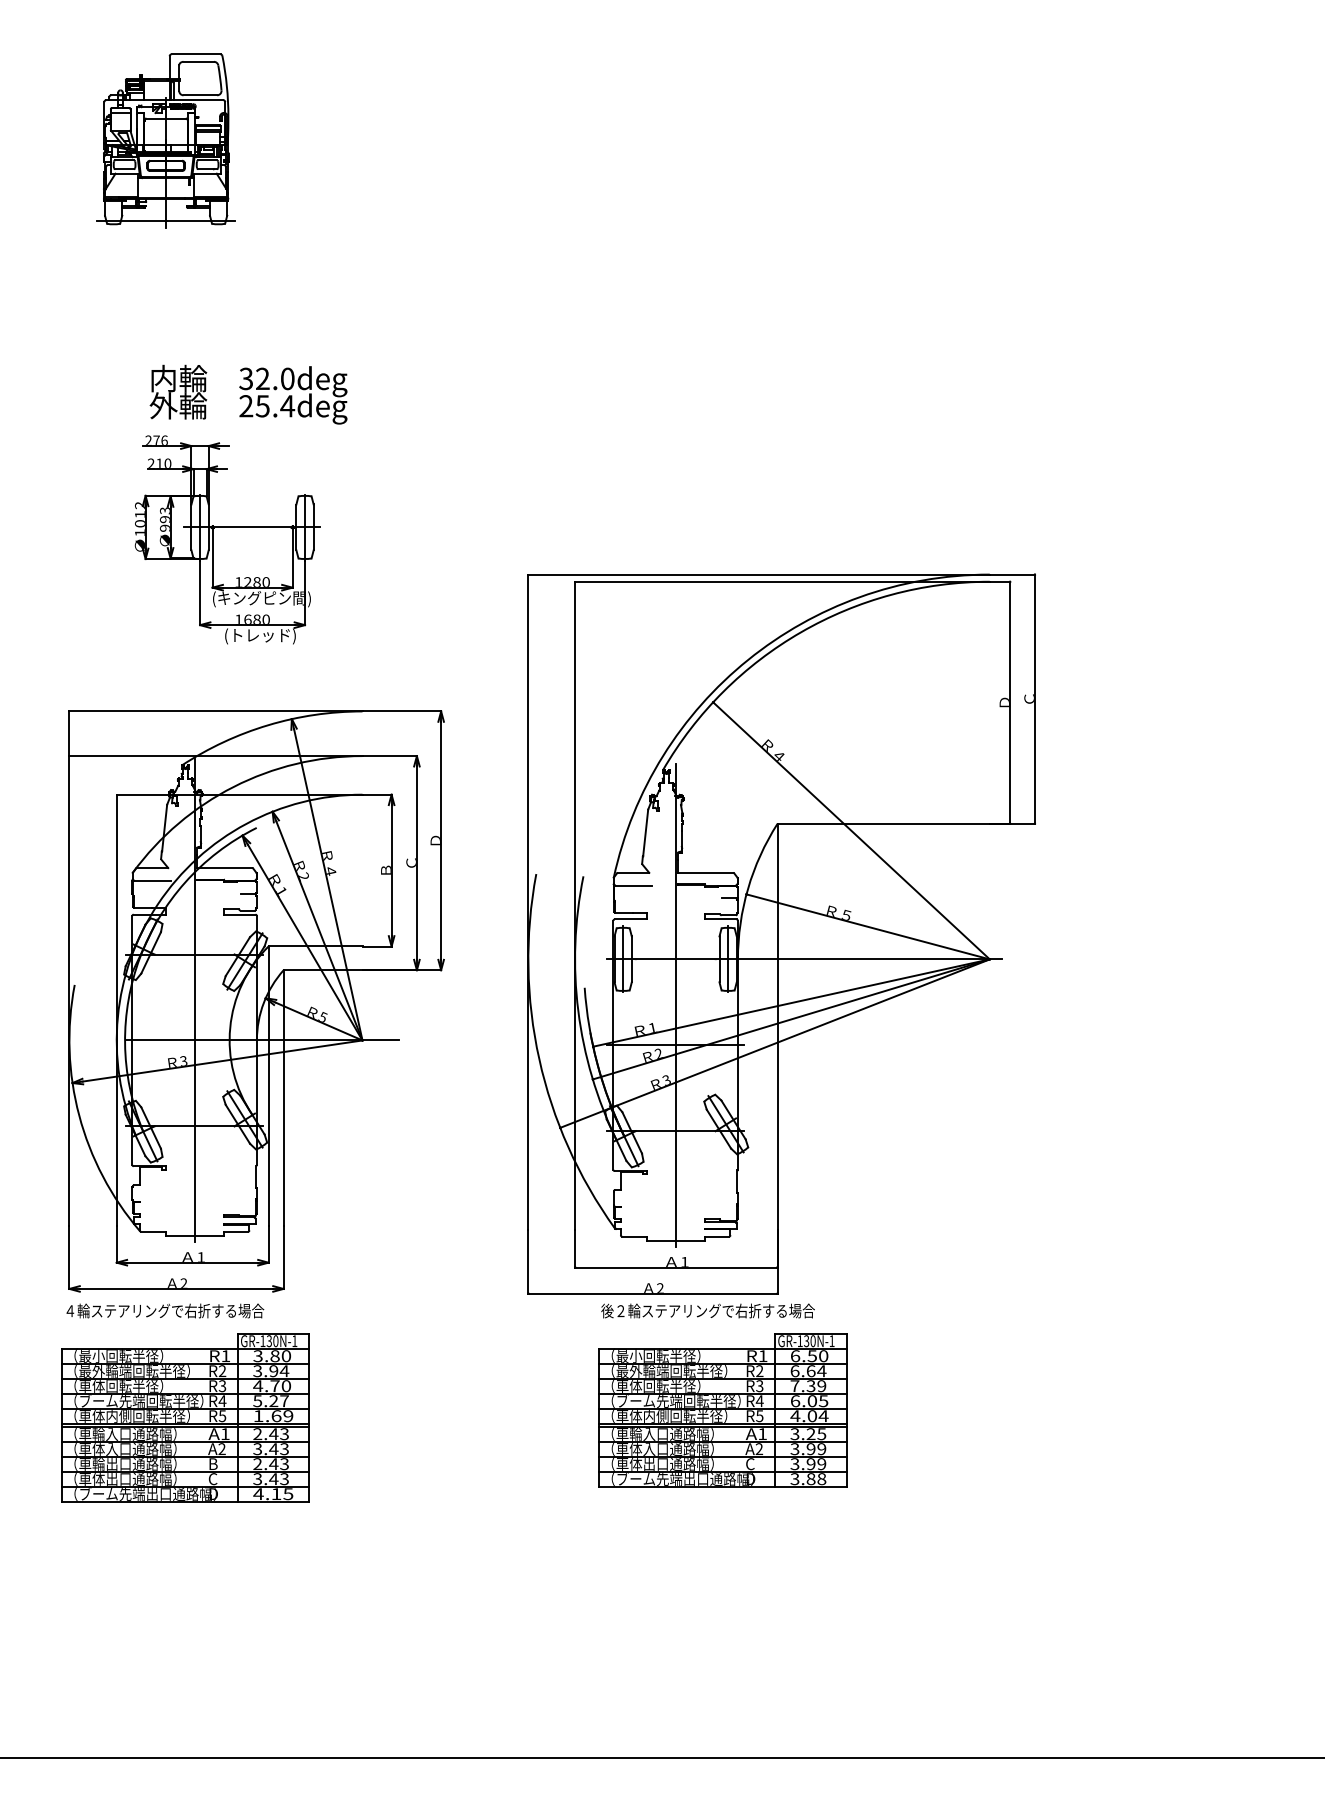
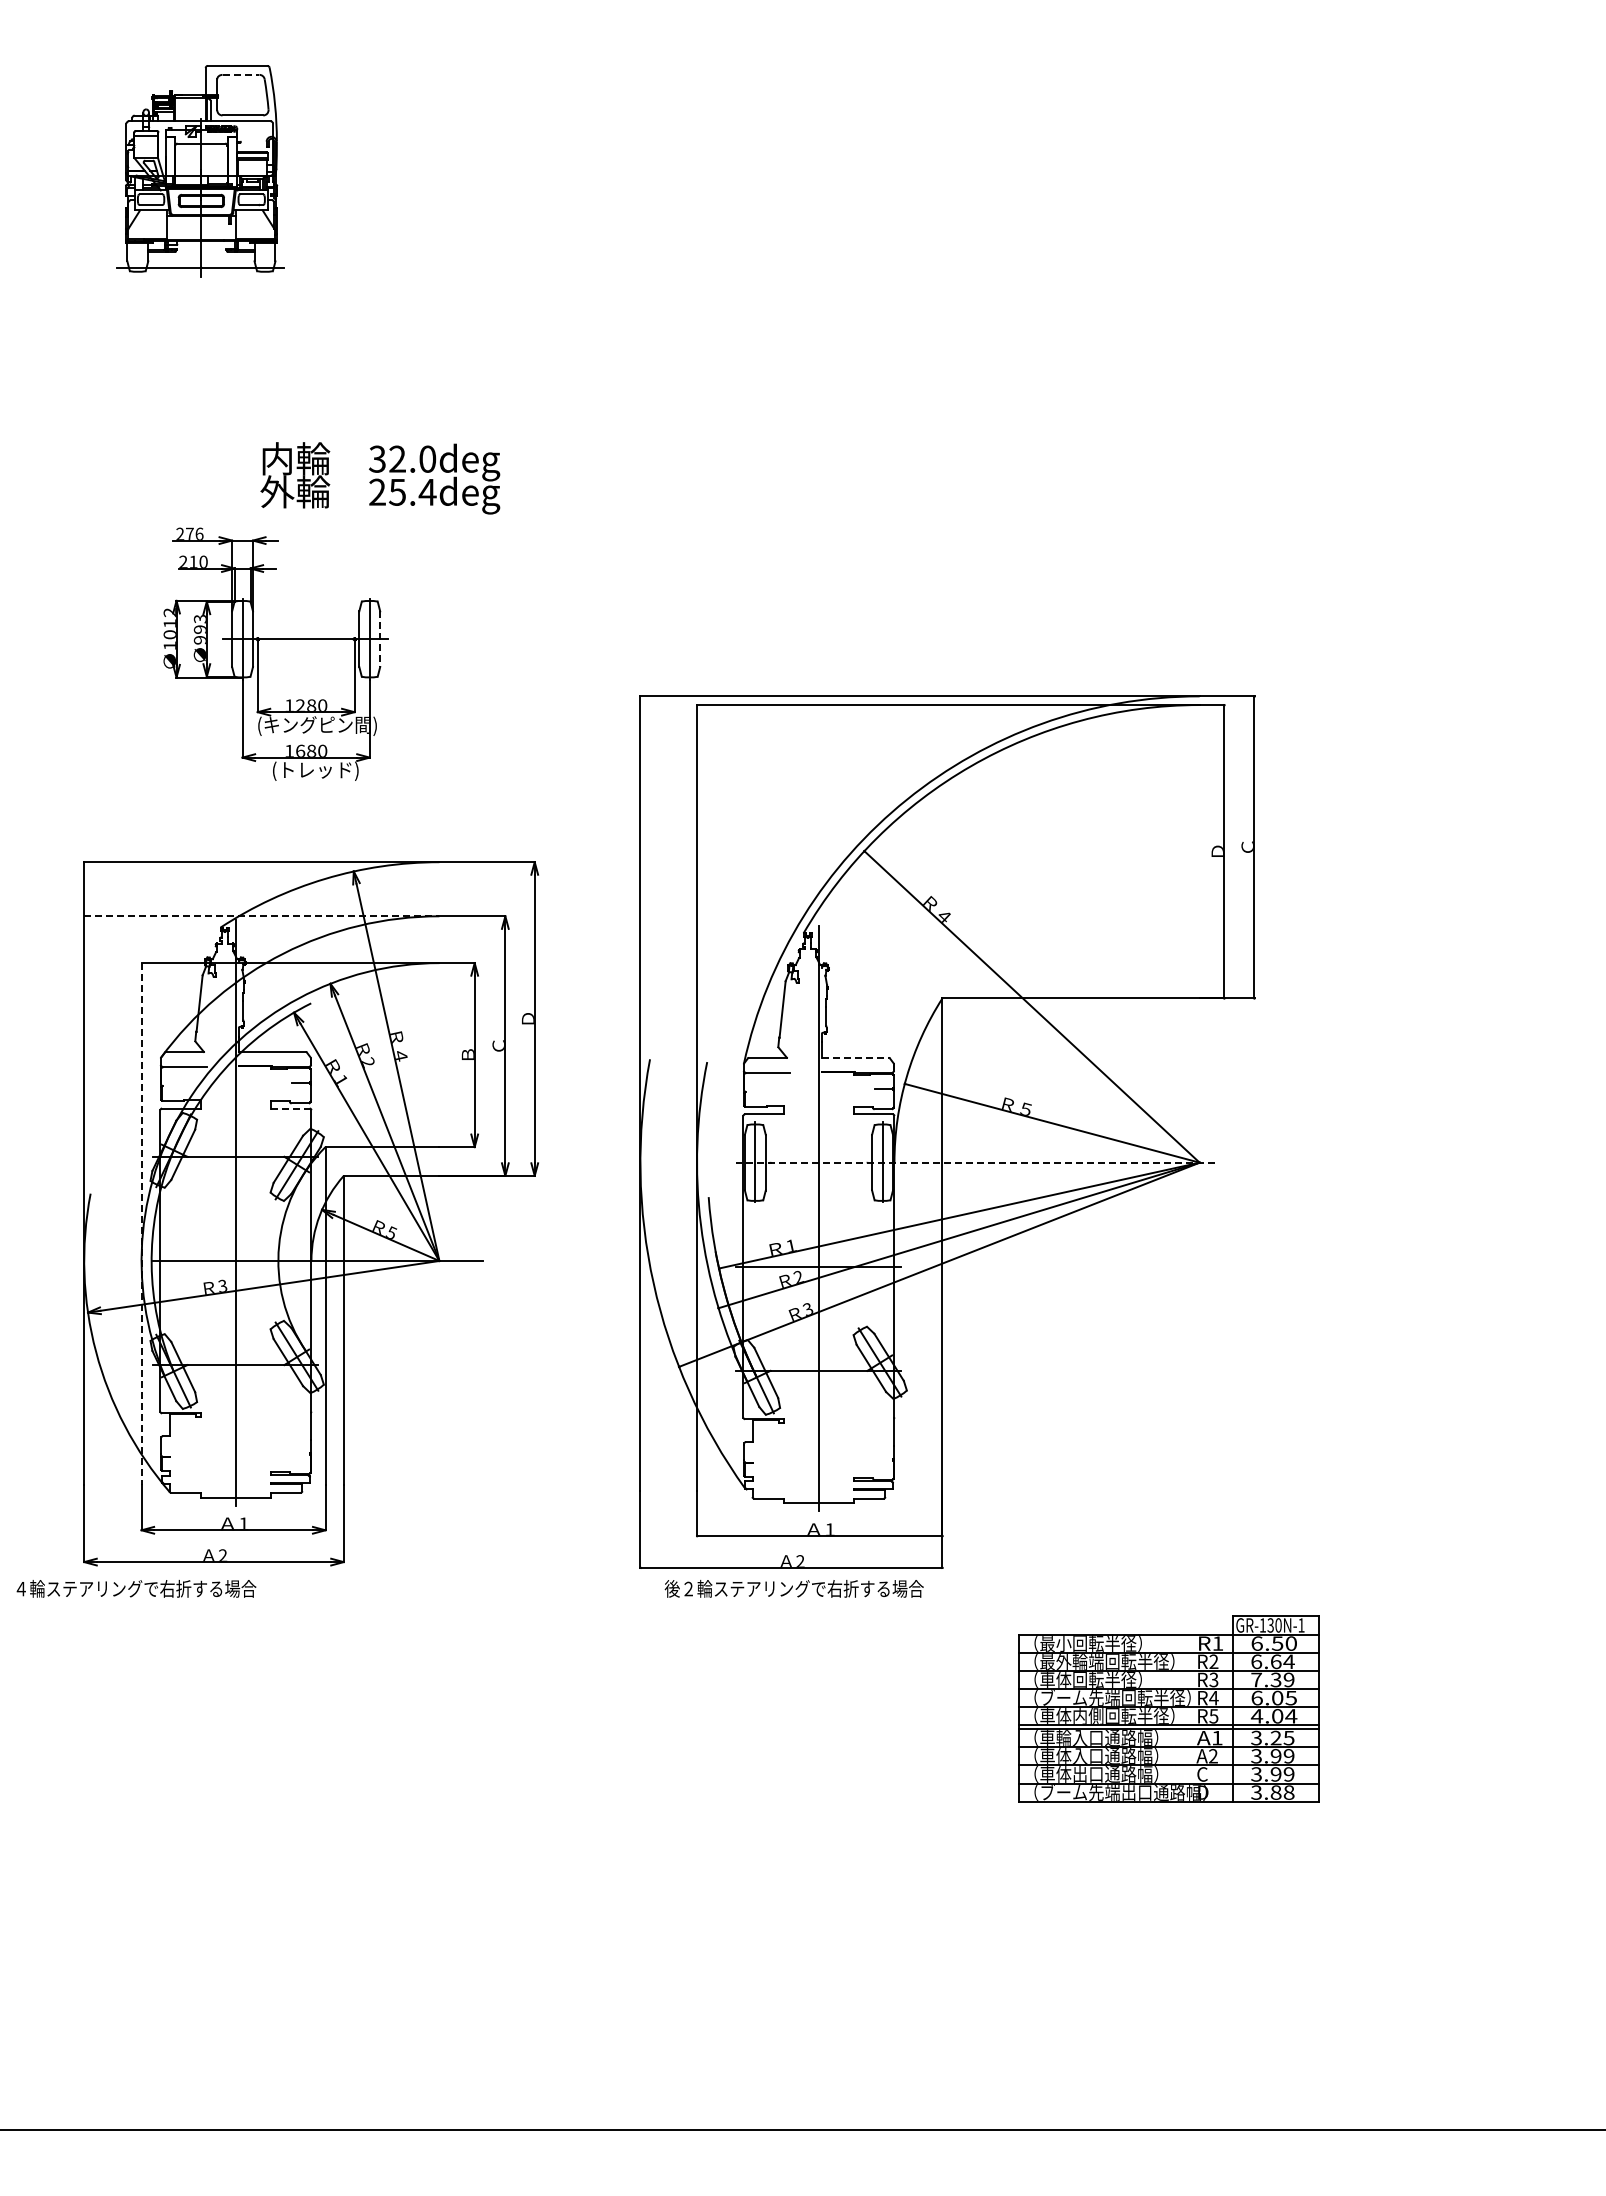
line: (199, 61) -> (241, 74), solid -> dashed
text: (248, 394) -> (380, 478), moved
line: (313, 527) -> (380, 639), solid -> dashed
line: (215, 756) -> (261, 916), solid -> dashed
line: (705, 872) -> (855, 1057), solid -> dashed
line: (239, 914) -> (290, 1108), solid -> dashed
line: (804, 959) -> (974, 1162), solid -> dashed
line: (116, 1010) -> (141, 1224), solid -> dashed
text: (165, 1310) -> (136, 1588), moved
text: (707, 1310) -> (793, 1588), moved
part: (722, 1409) -> (1168, 1708), moved
part: (185, 1417) -> (224, 1717), removed

